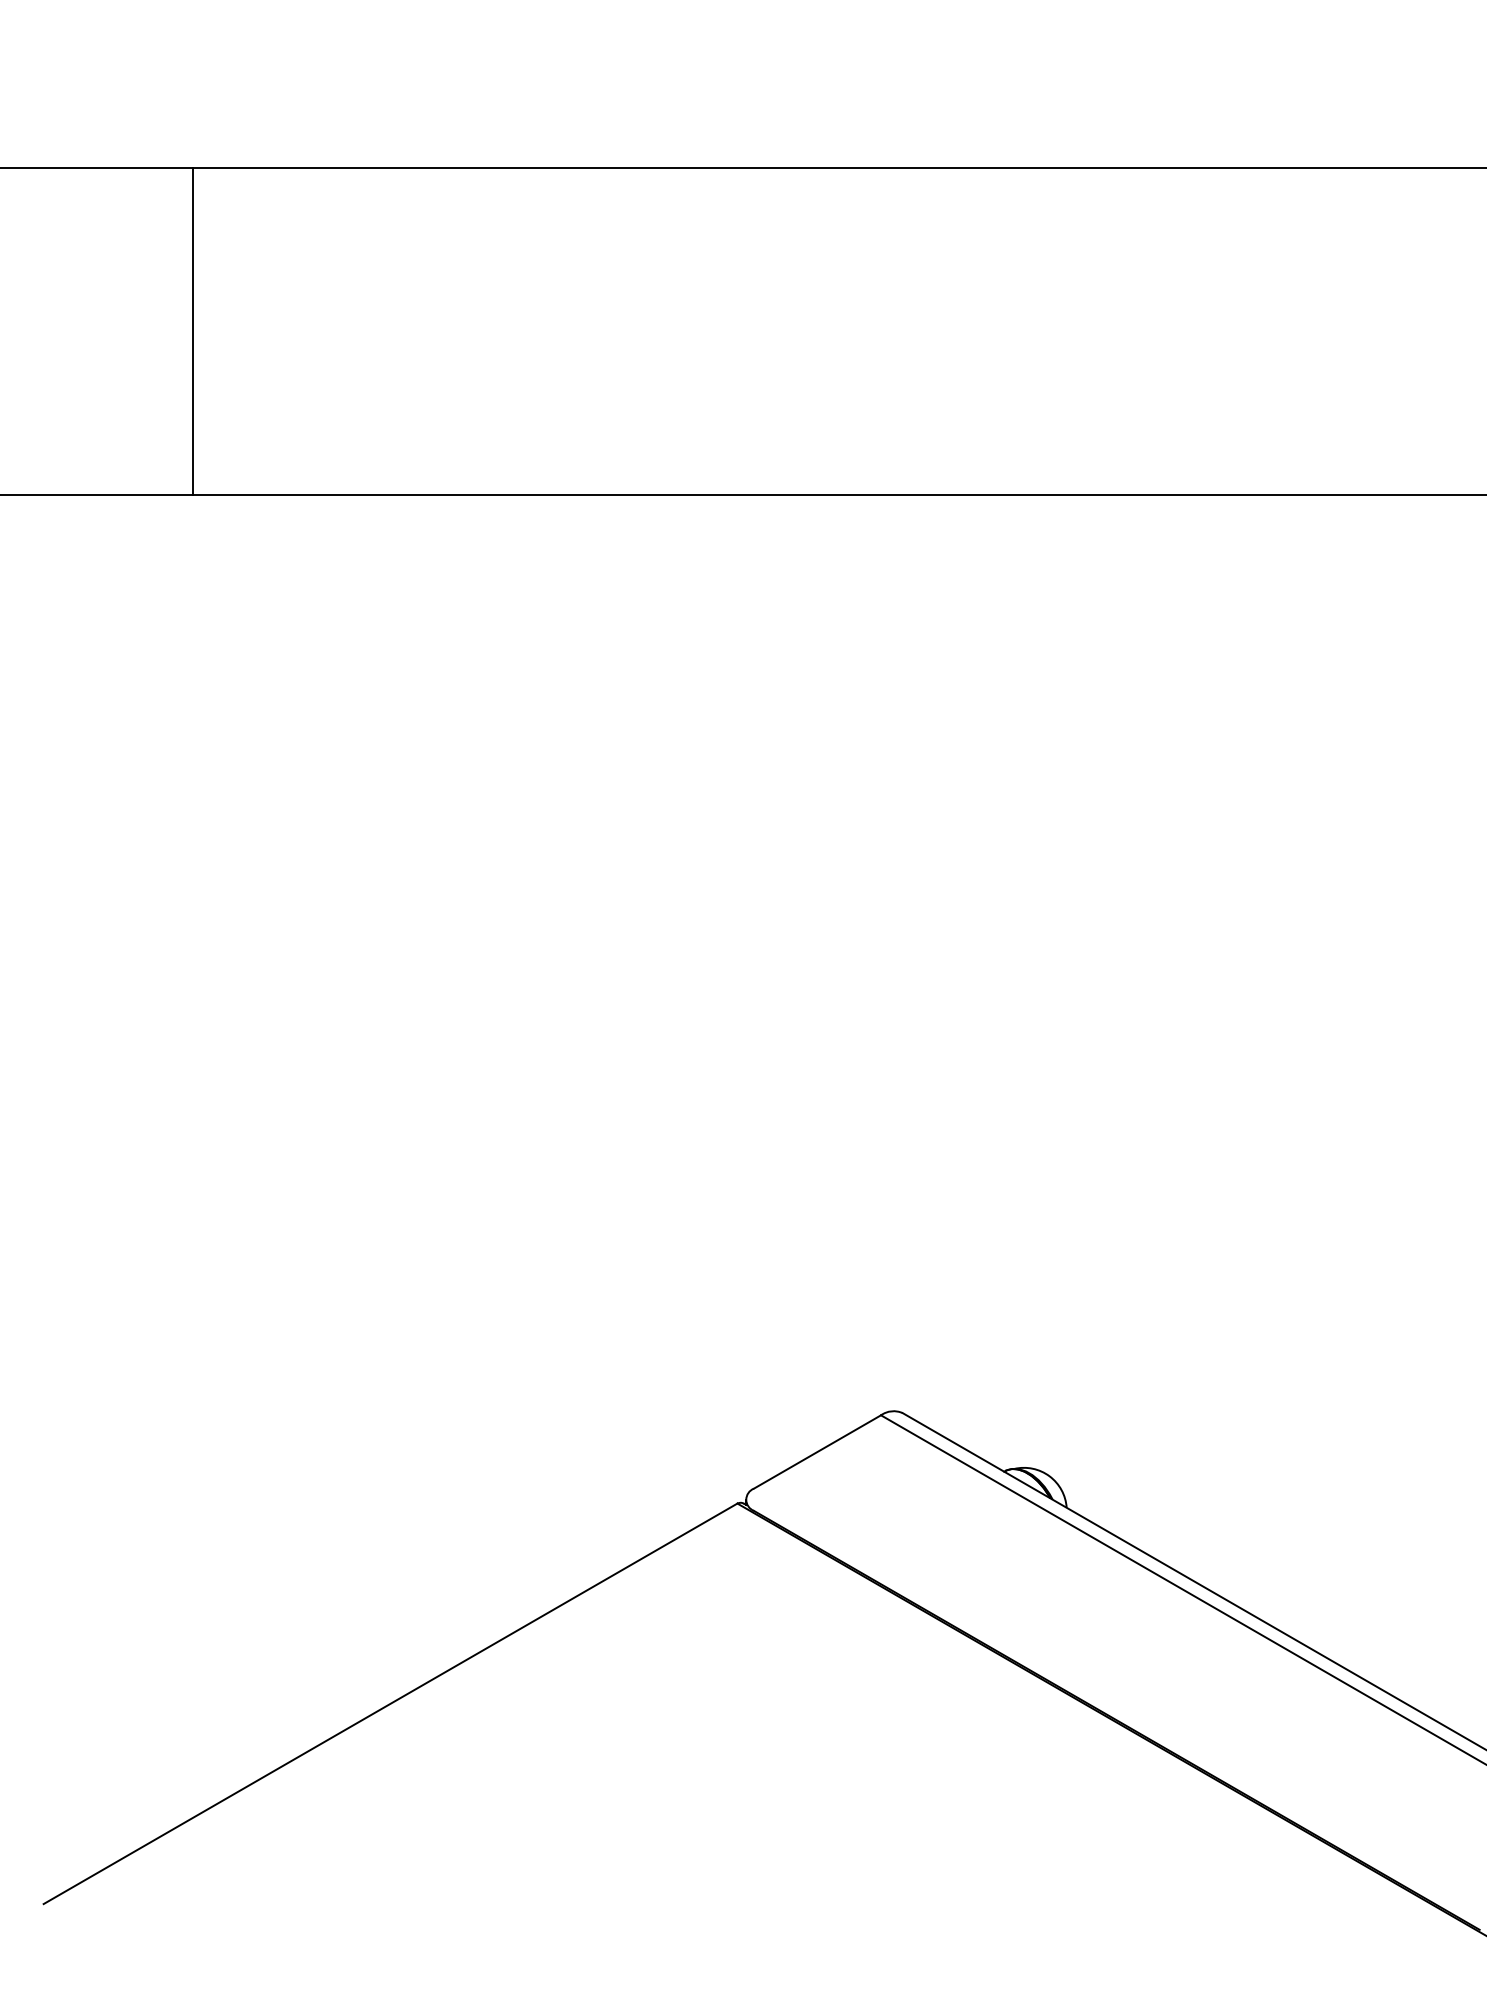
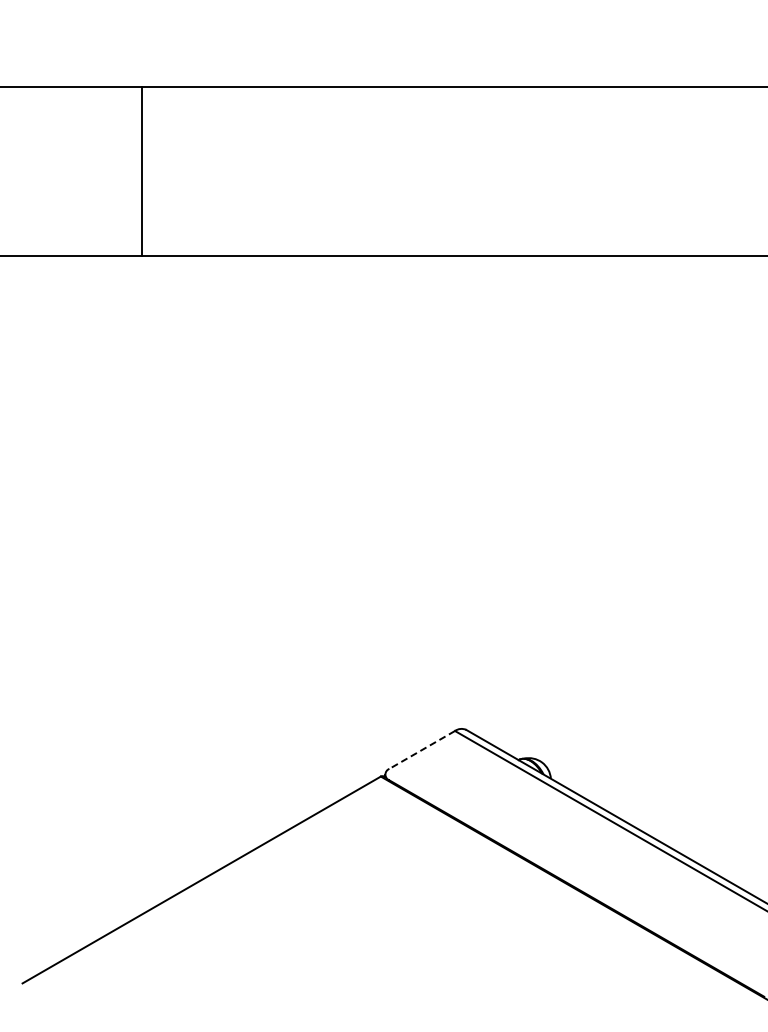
line: (192, 330) -> (141, 170), moved
line: (818, 1451) -> (422, 749), solid -> dashed

